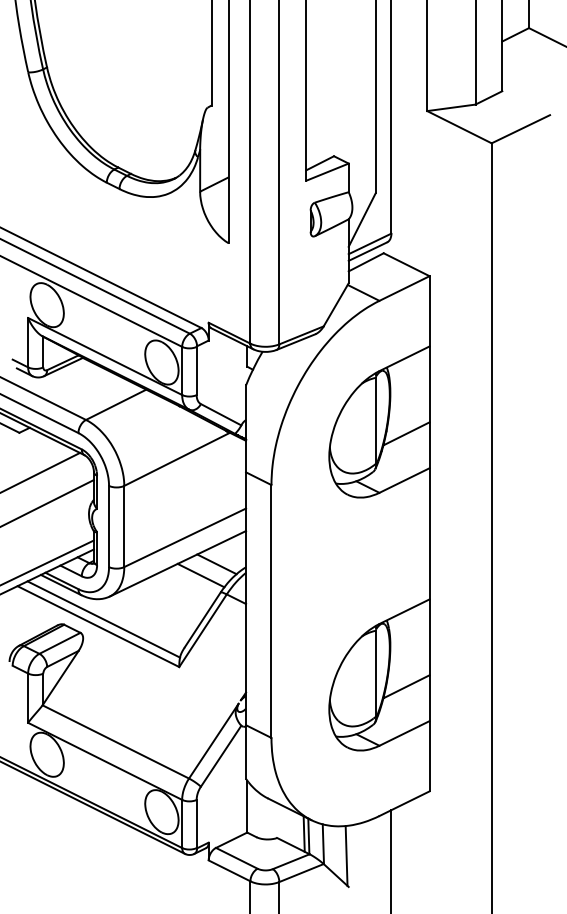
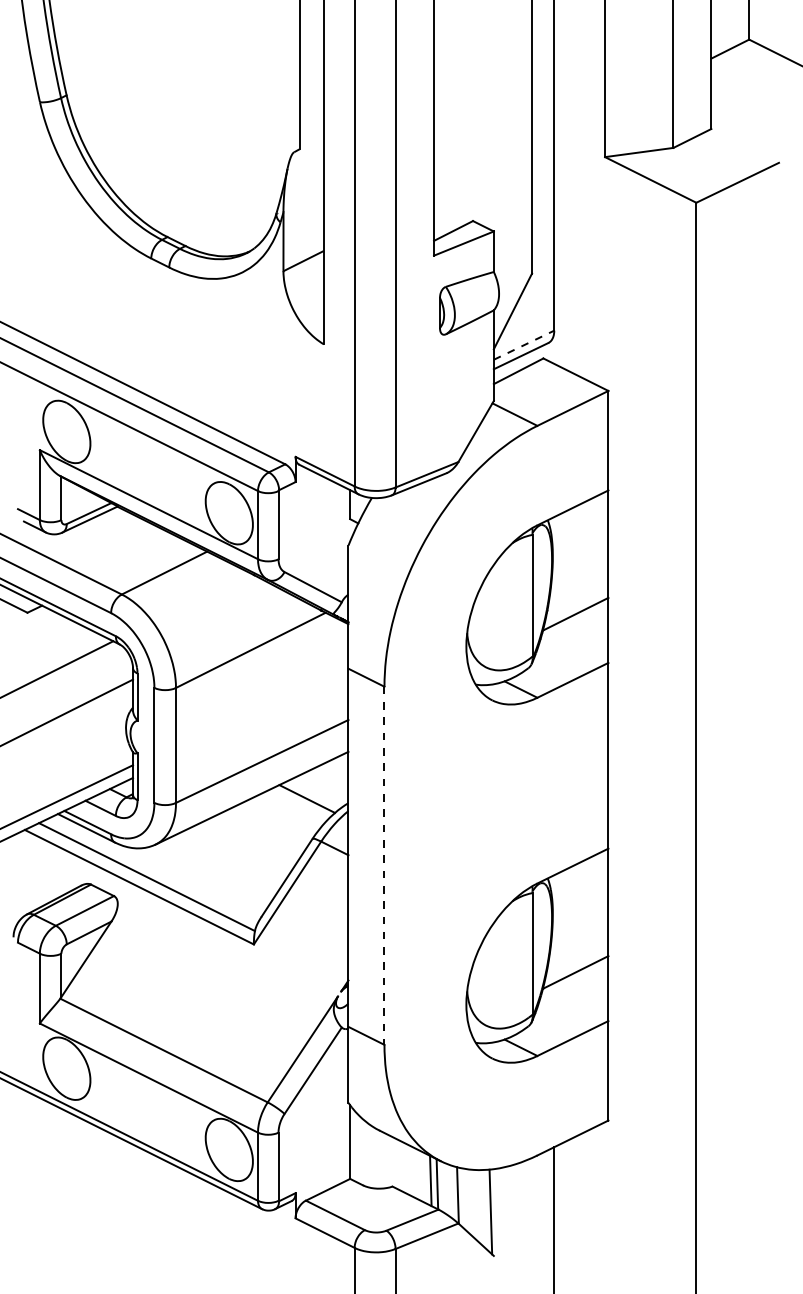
line: (370, 244) -> (524, 345), solid -> dashed
line: (200, 575) -> (284, 814), removed
line: (271, 611) -> (384, 866), solid -> dashed

